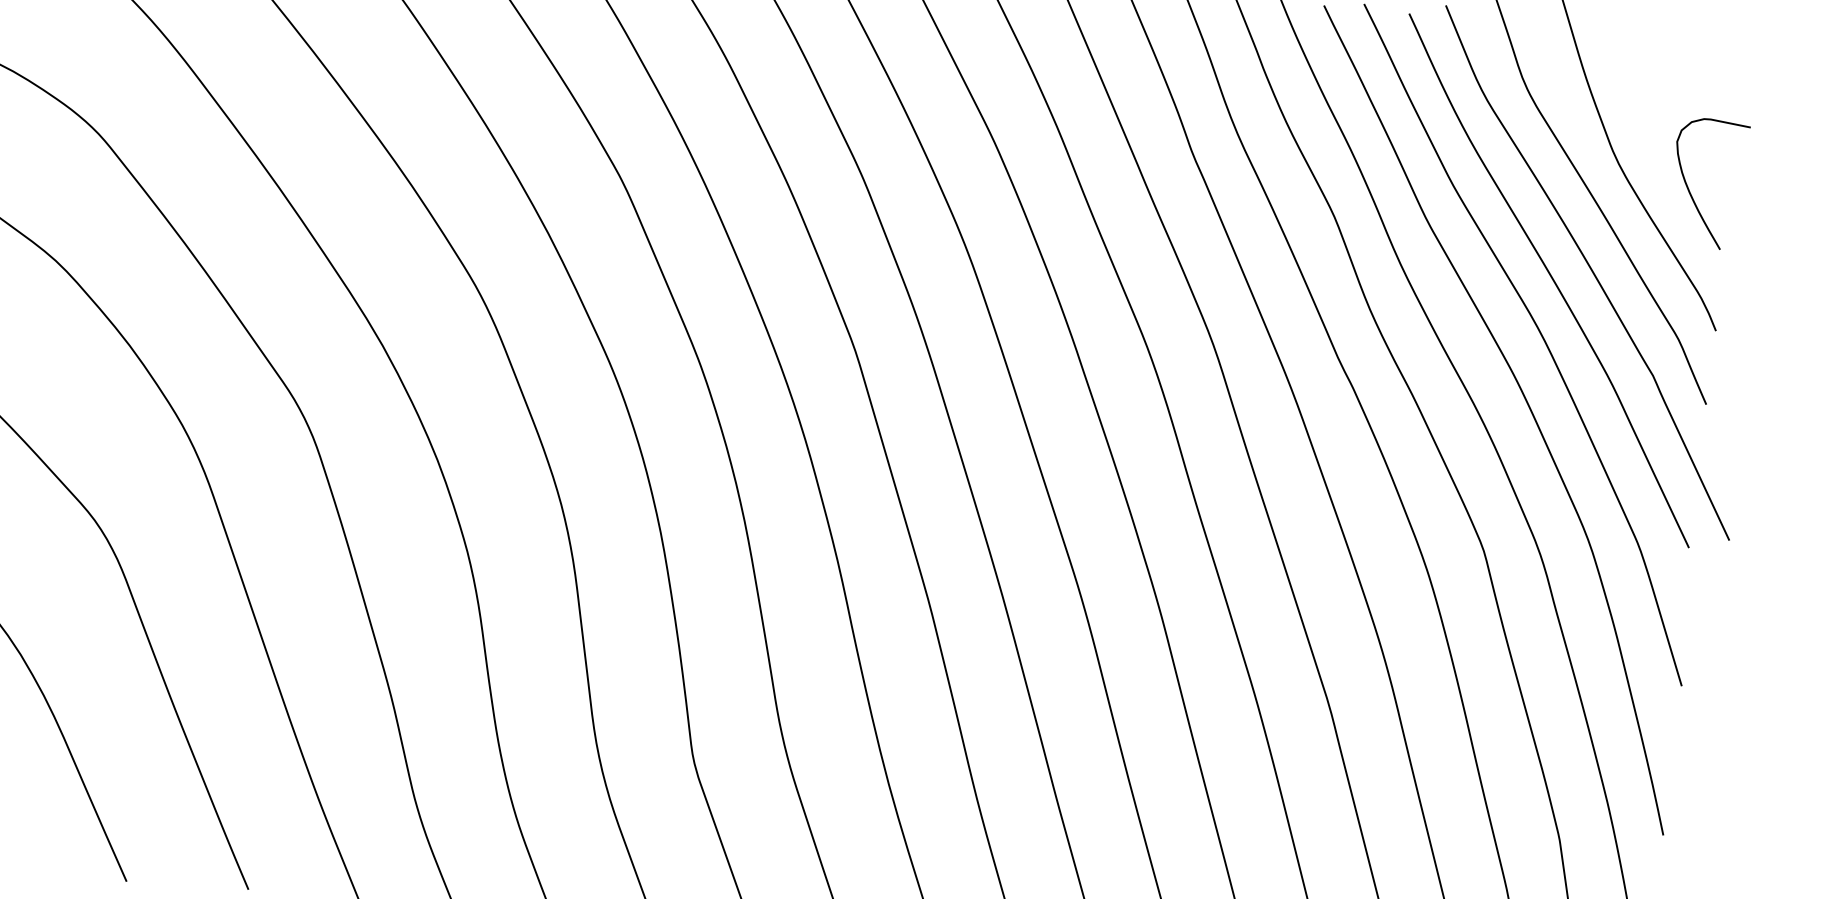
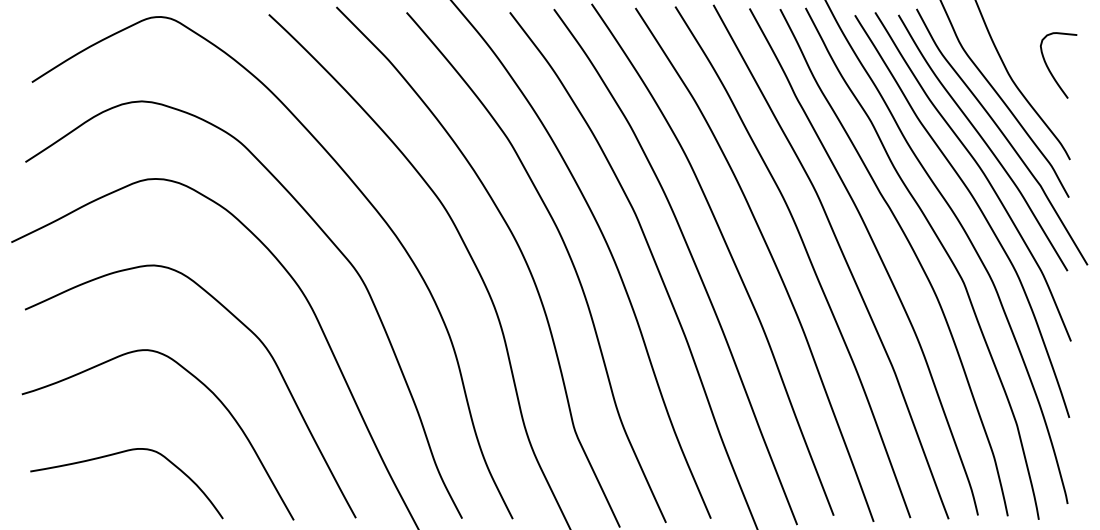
curve: (1691, 191) -> (1050, 70), moved

